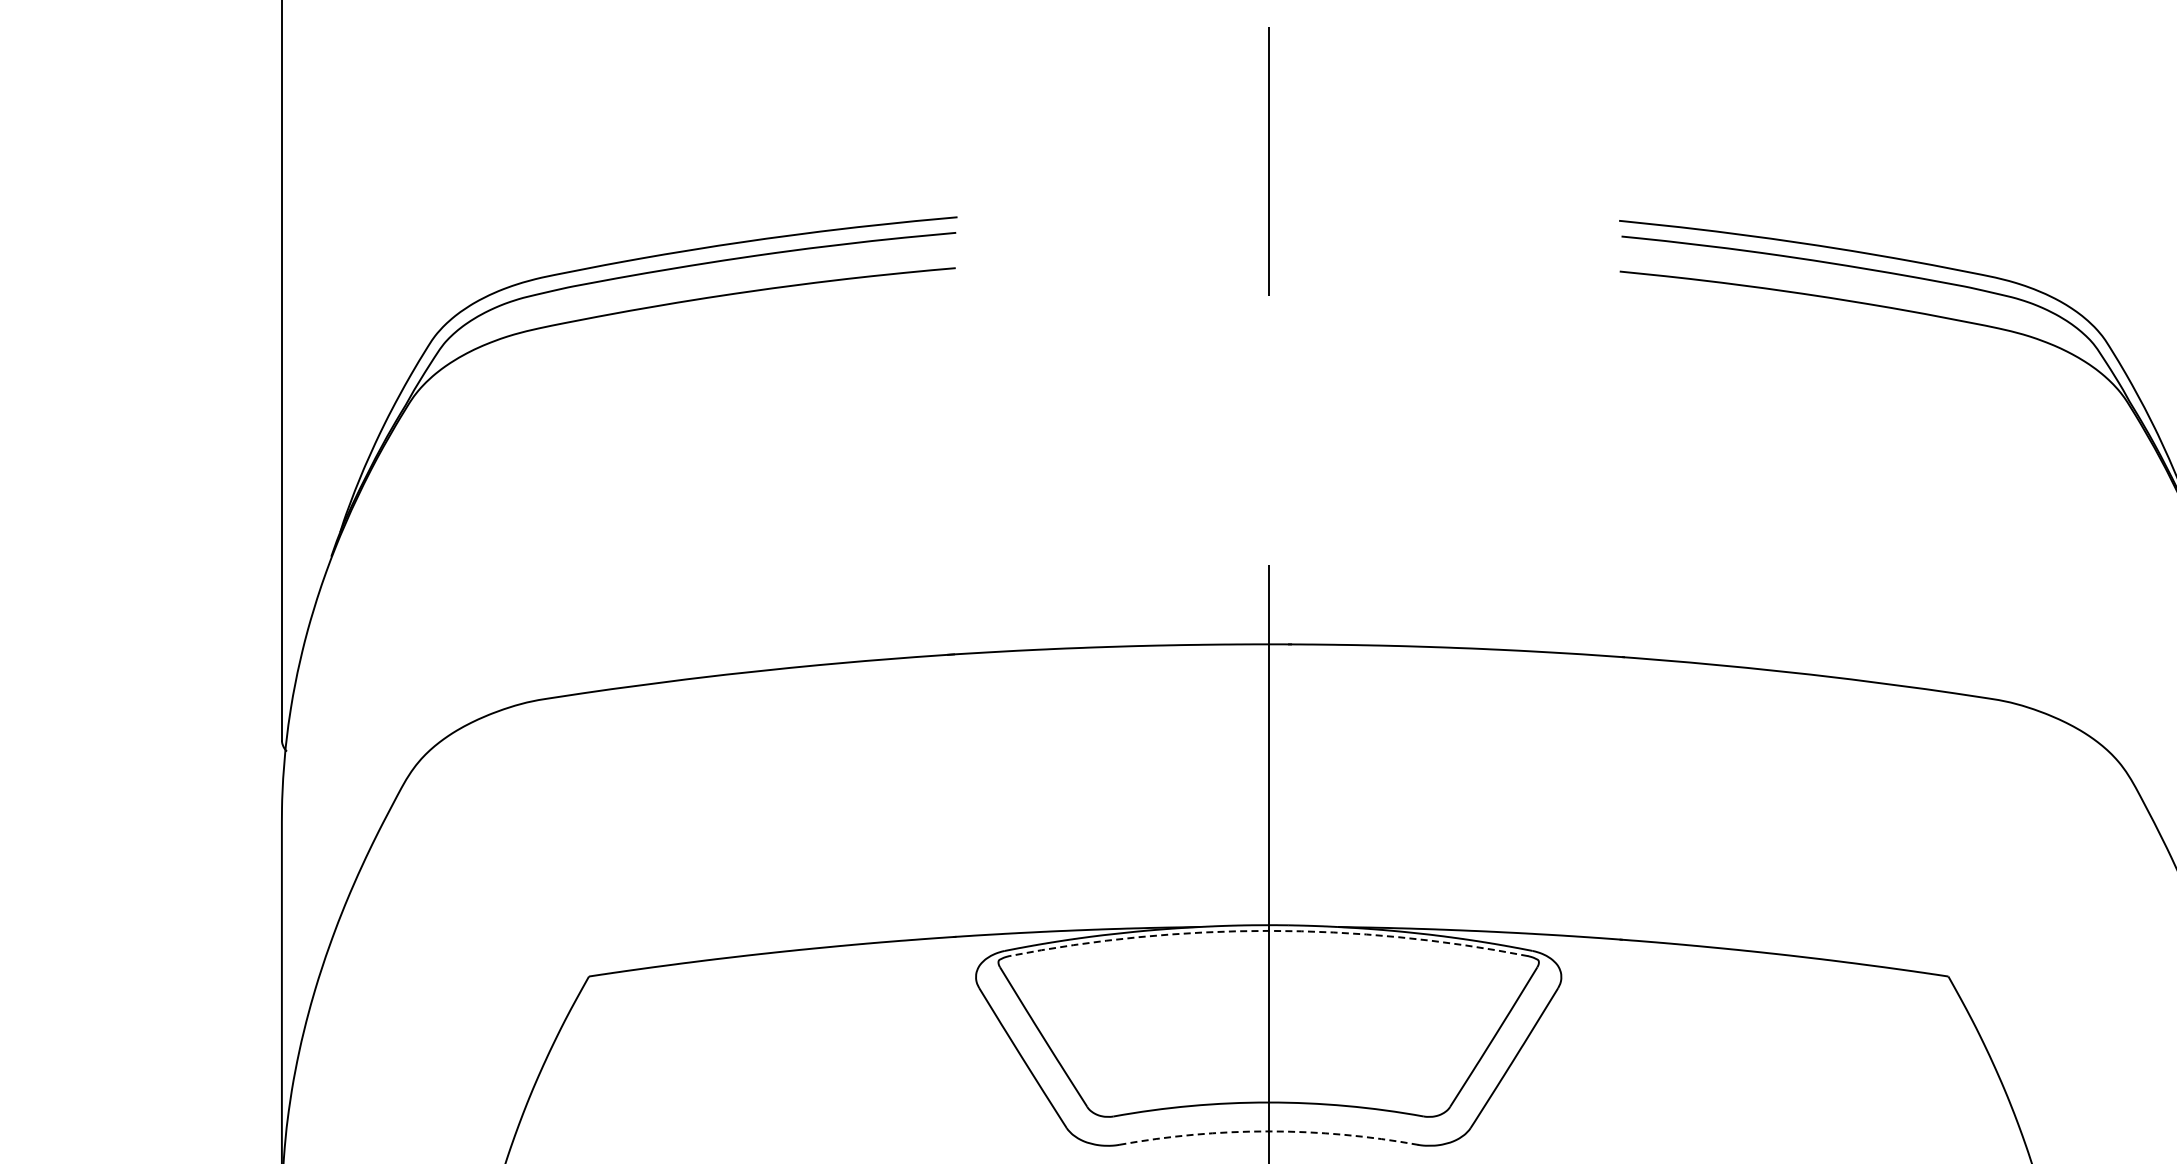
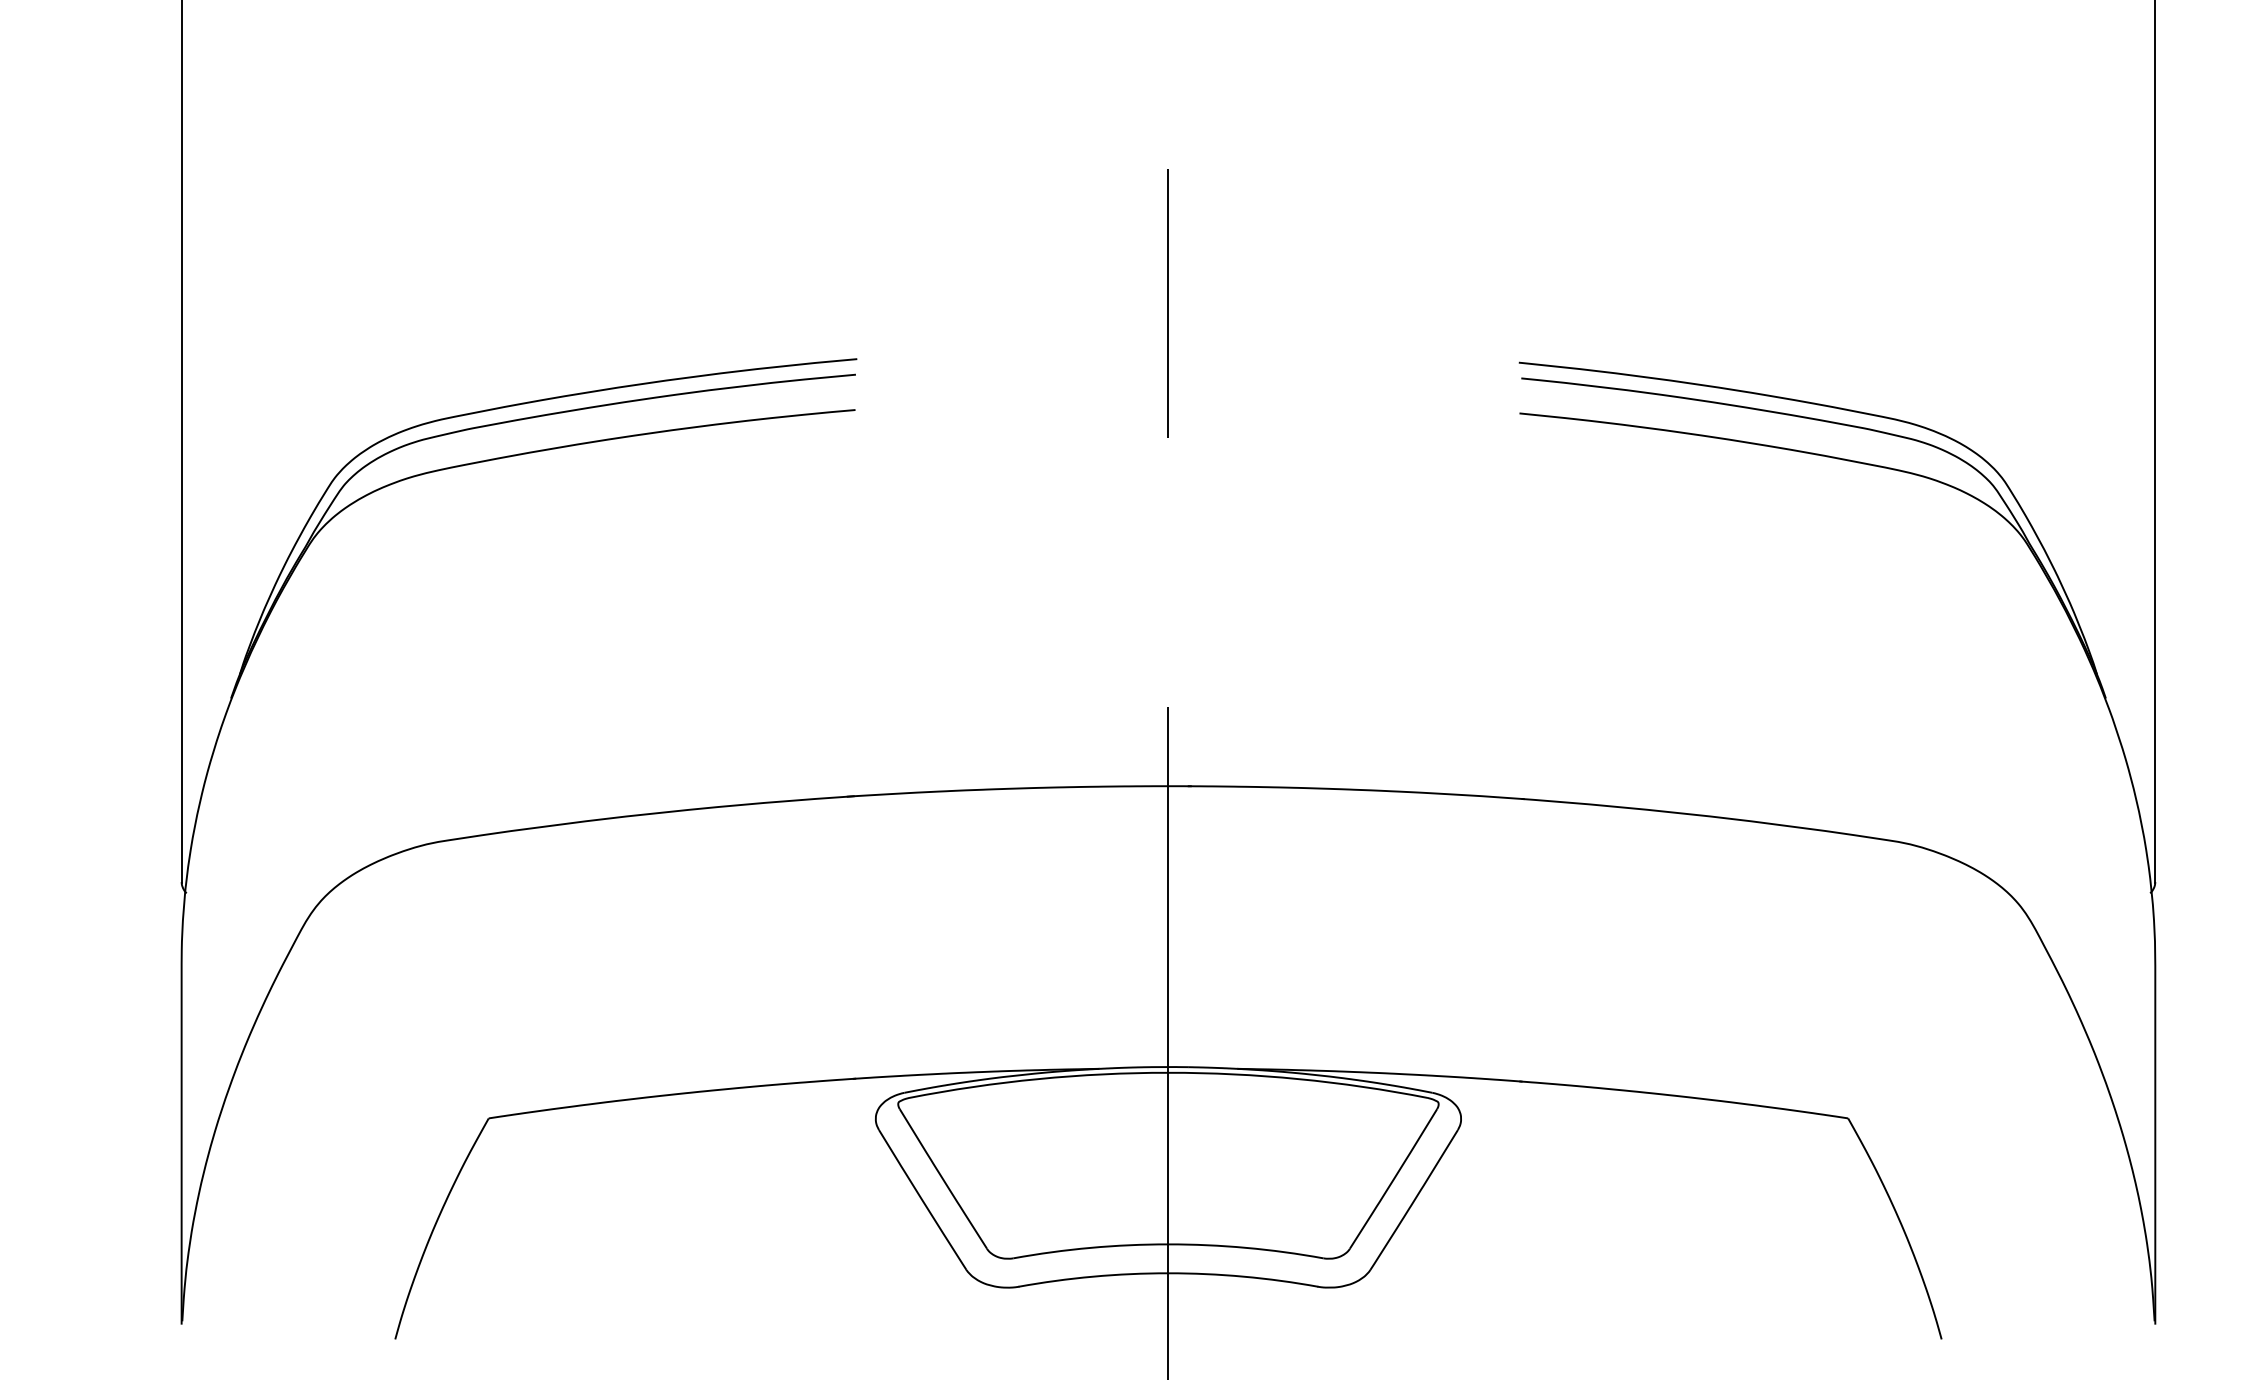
arc: (1268, 930) -> (1168, 1072), dashed -> solid
arc: (1268, 1131) -> (1168, 1273), dashed -> solid

